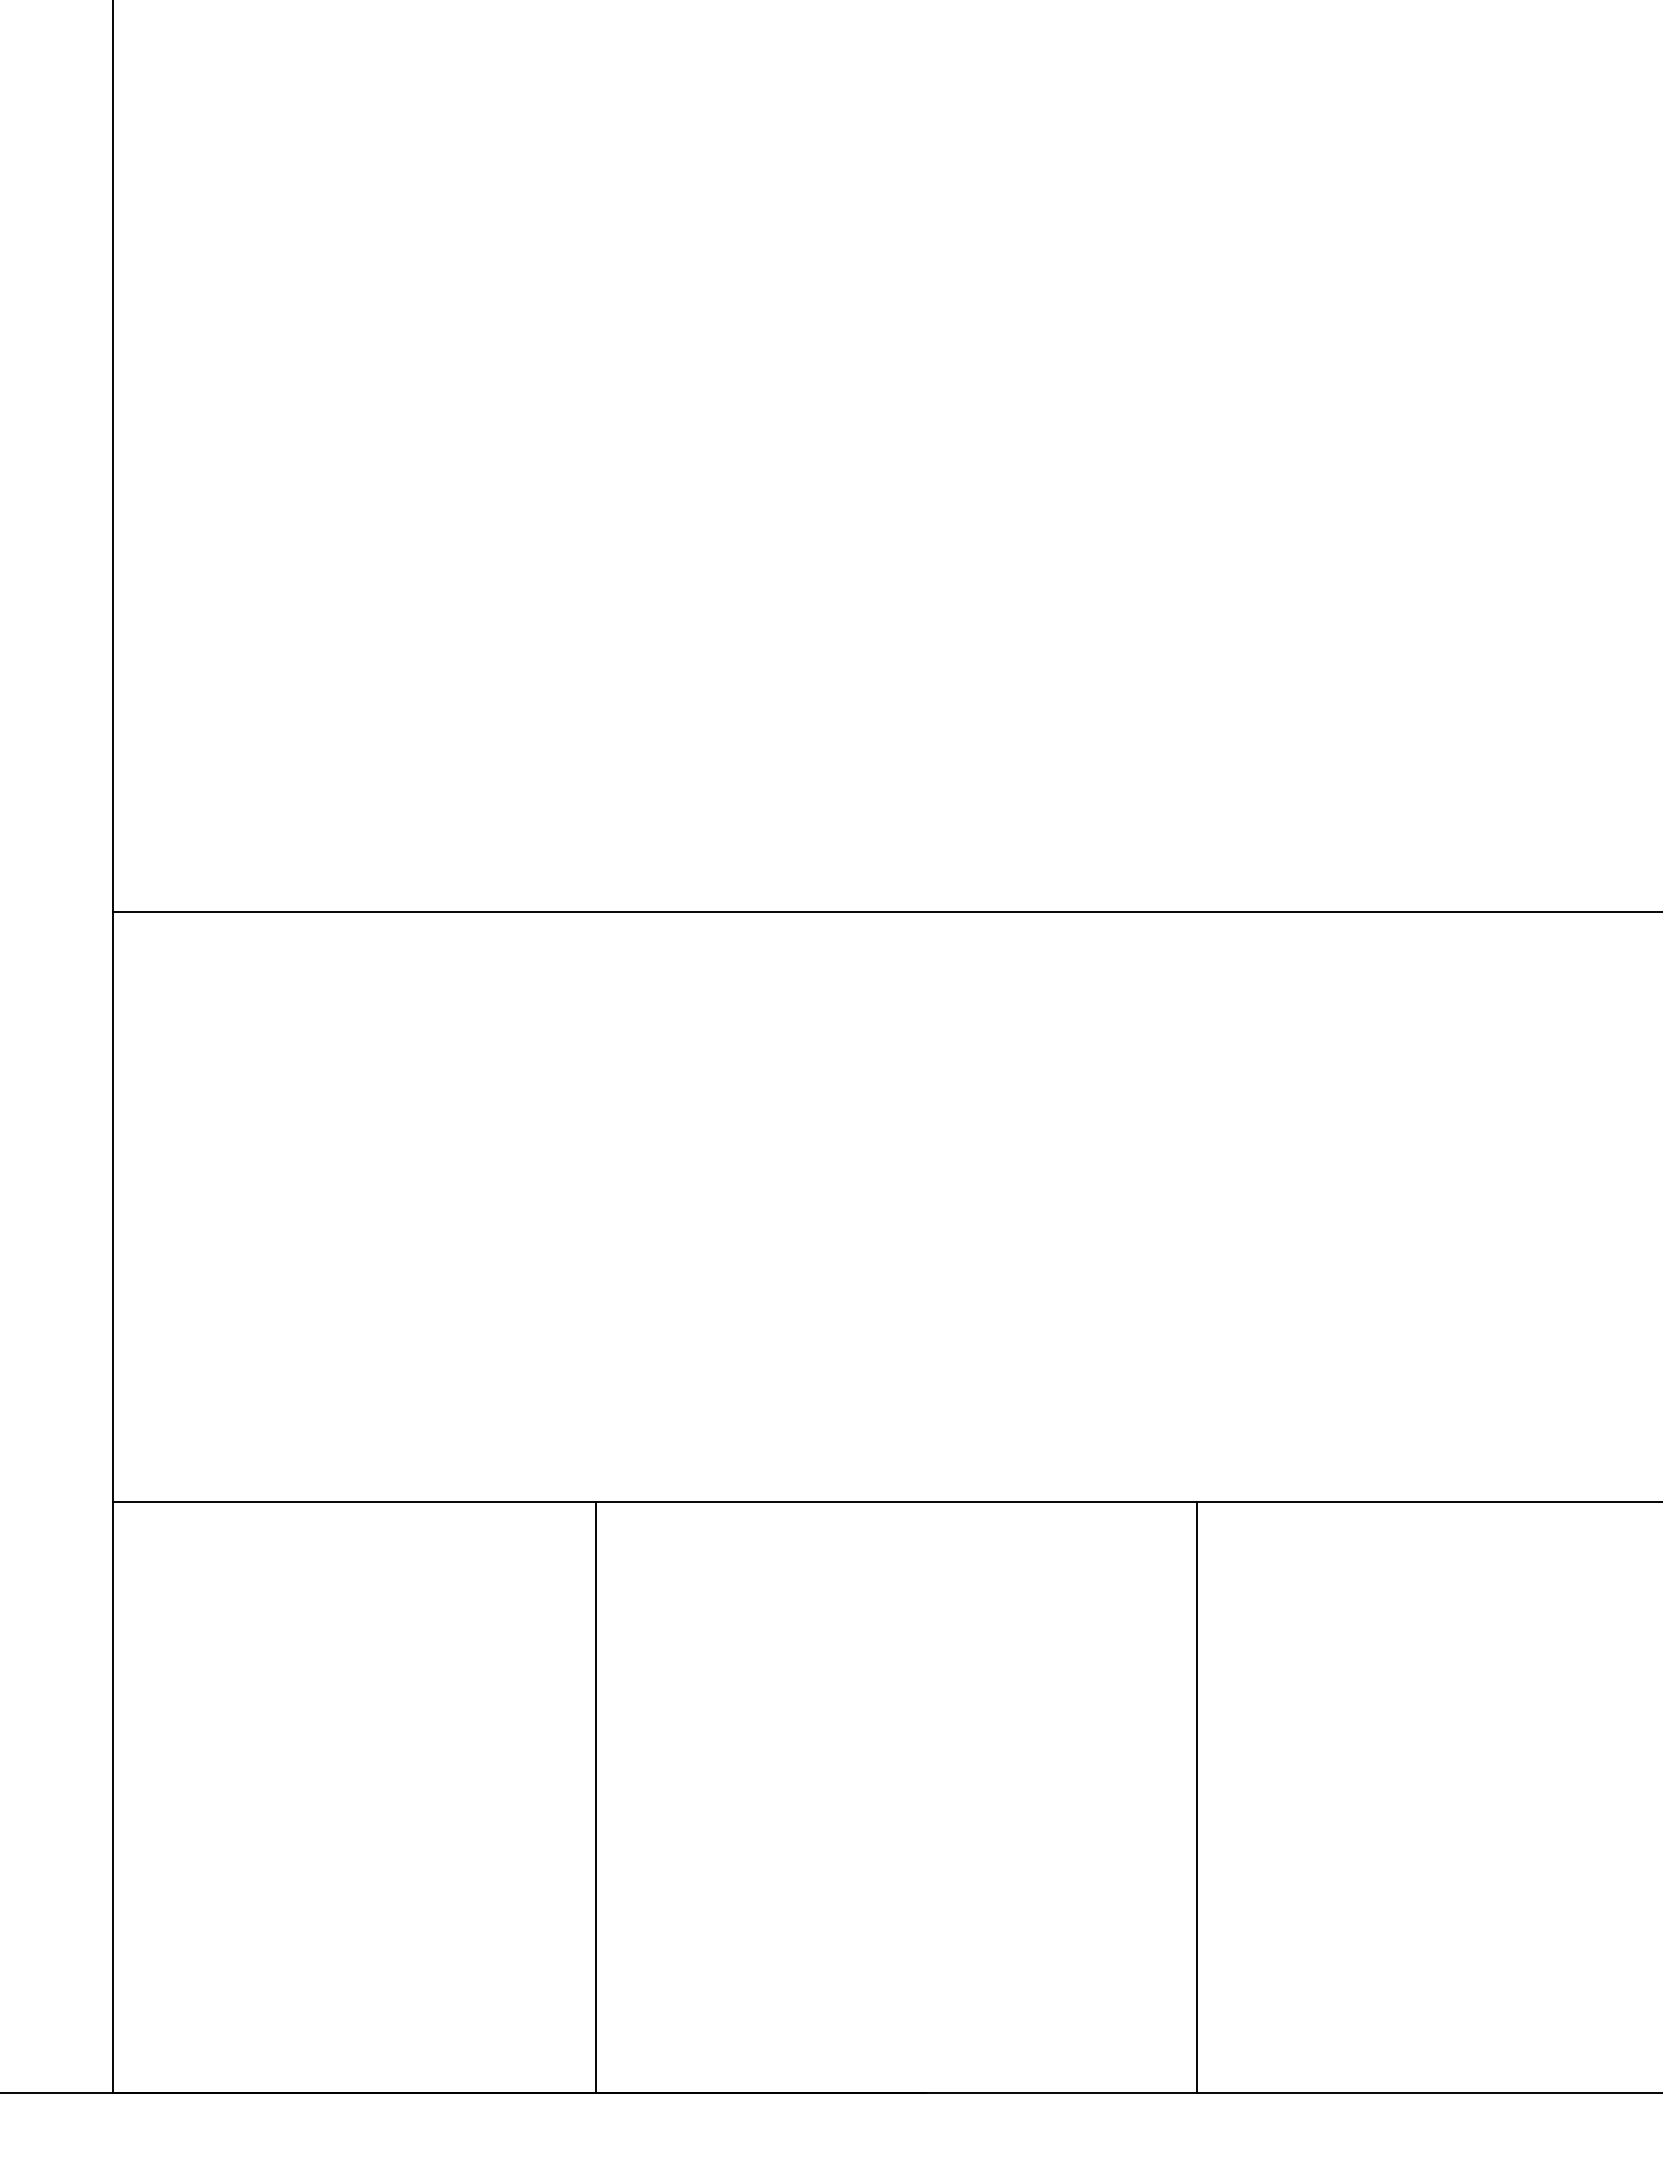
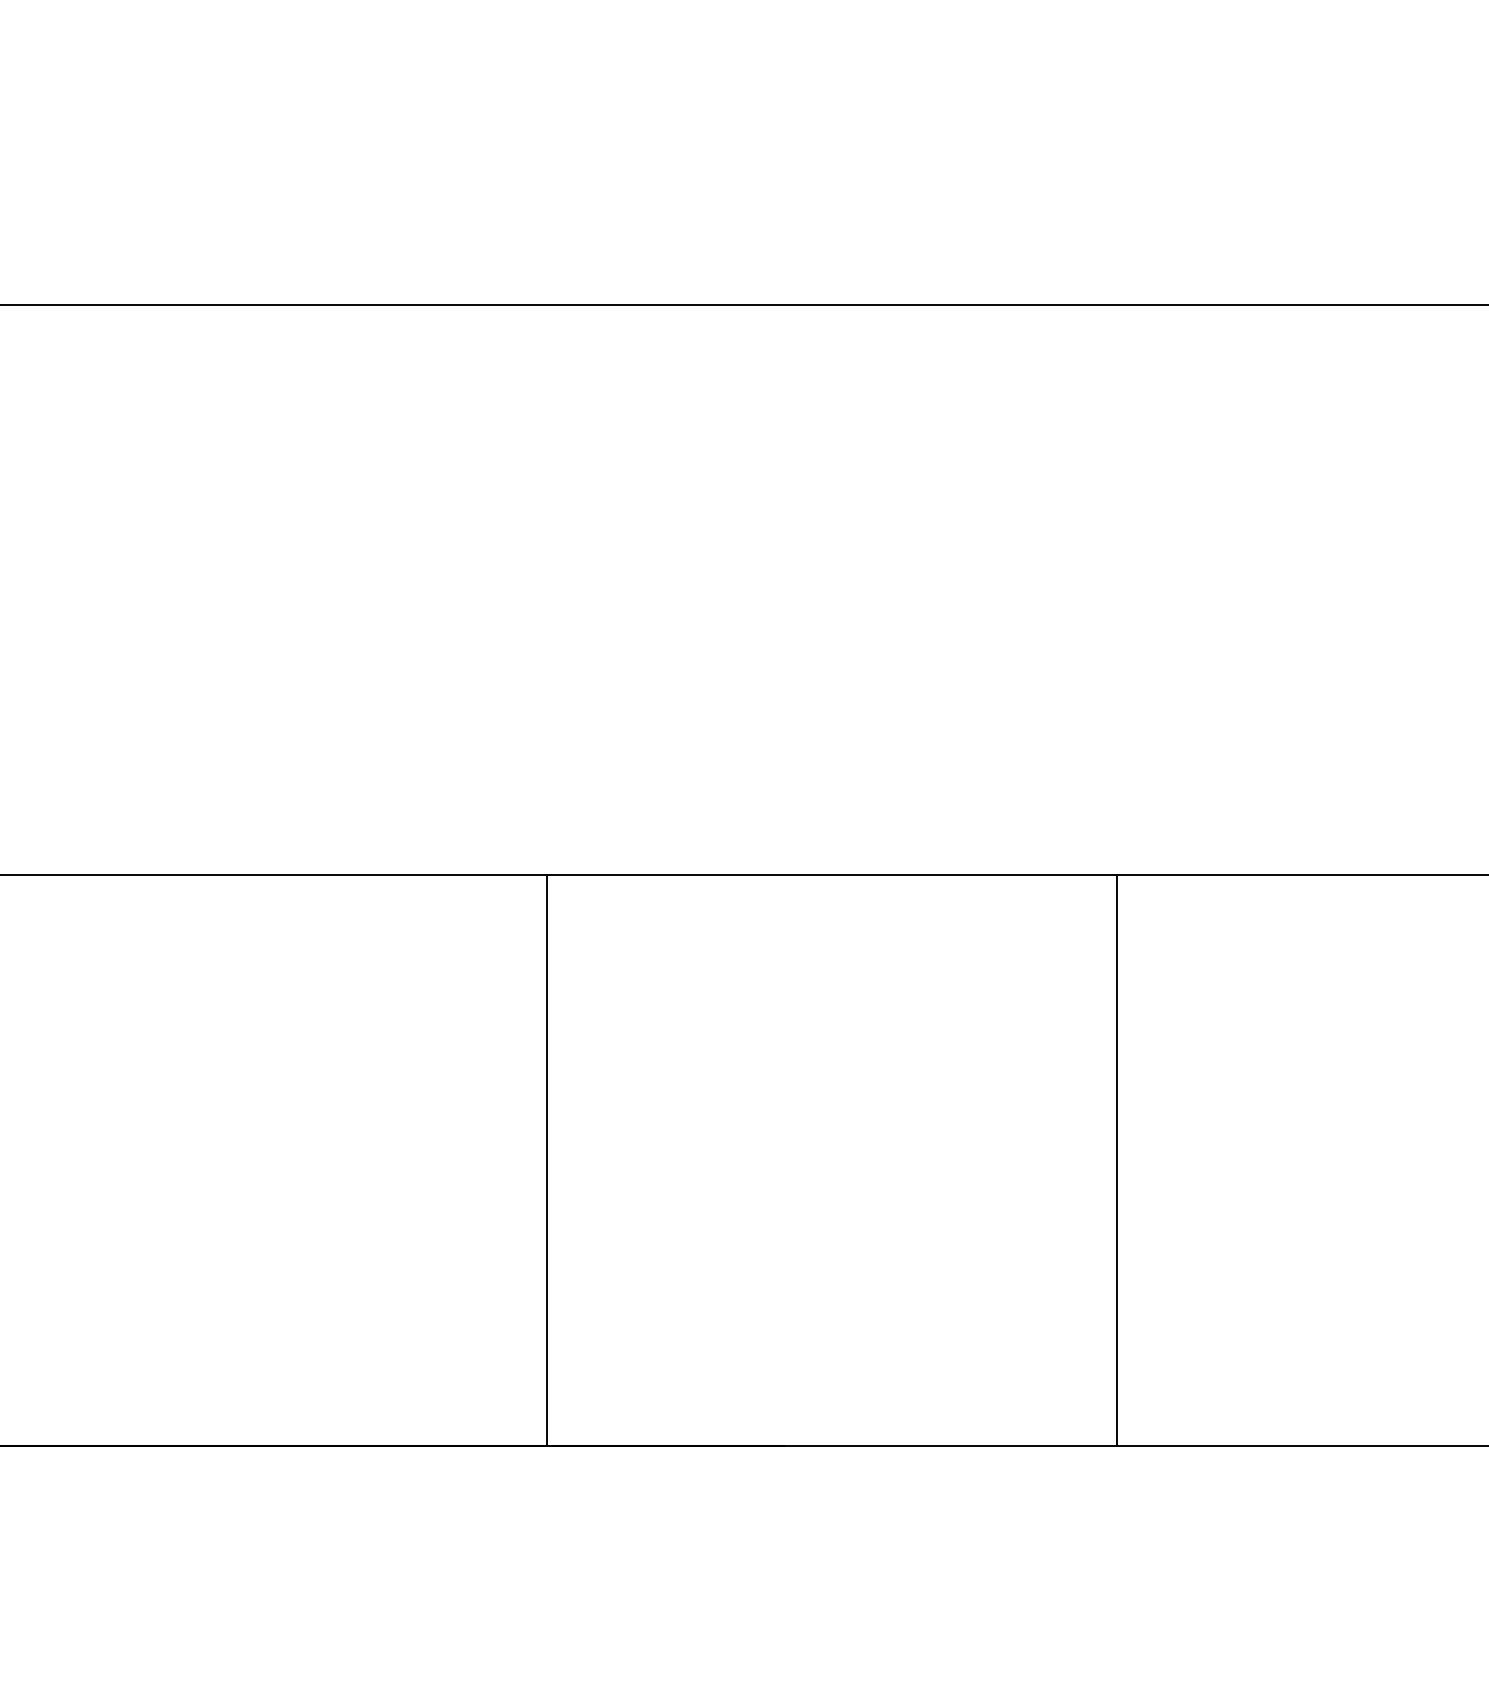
line: (595, 1797) -> (546, 1160), moved
line: (1196, 1797) -> (1116, 1160), moved

